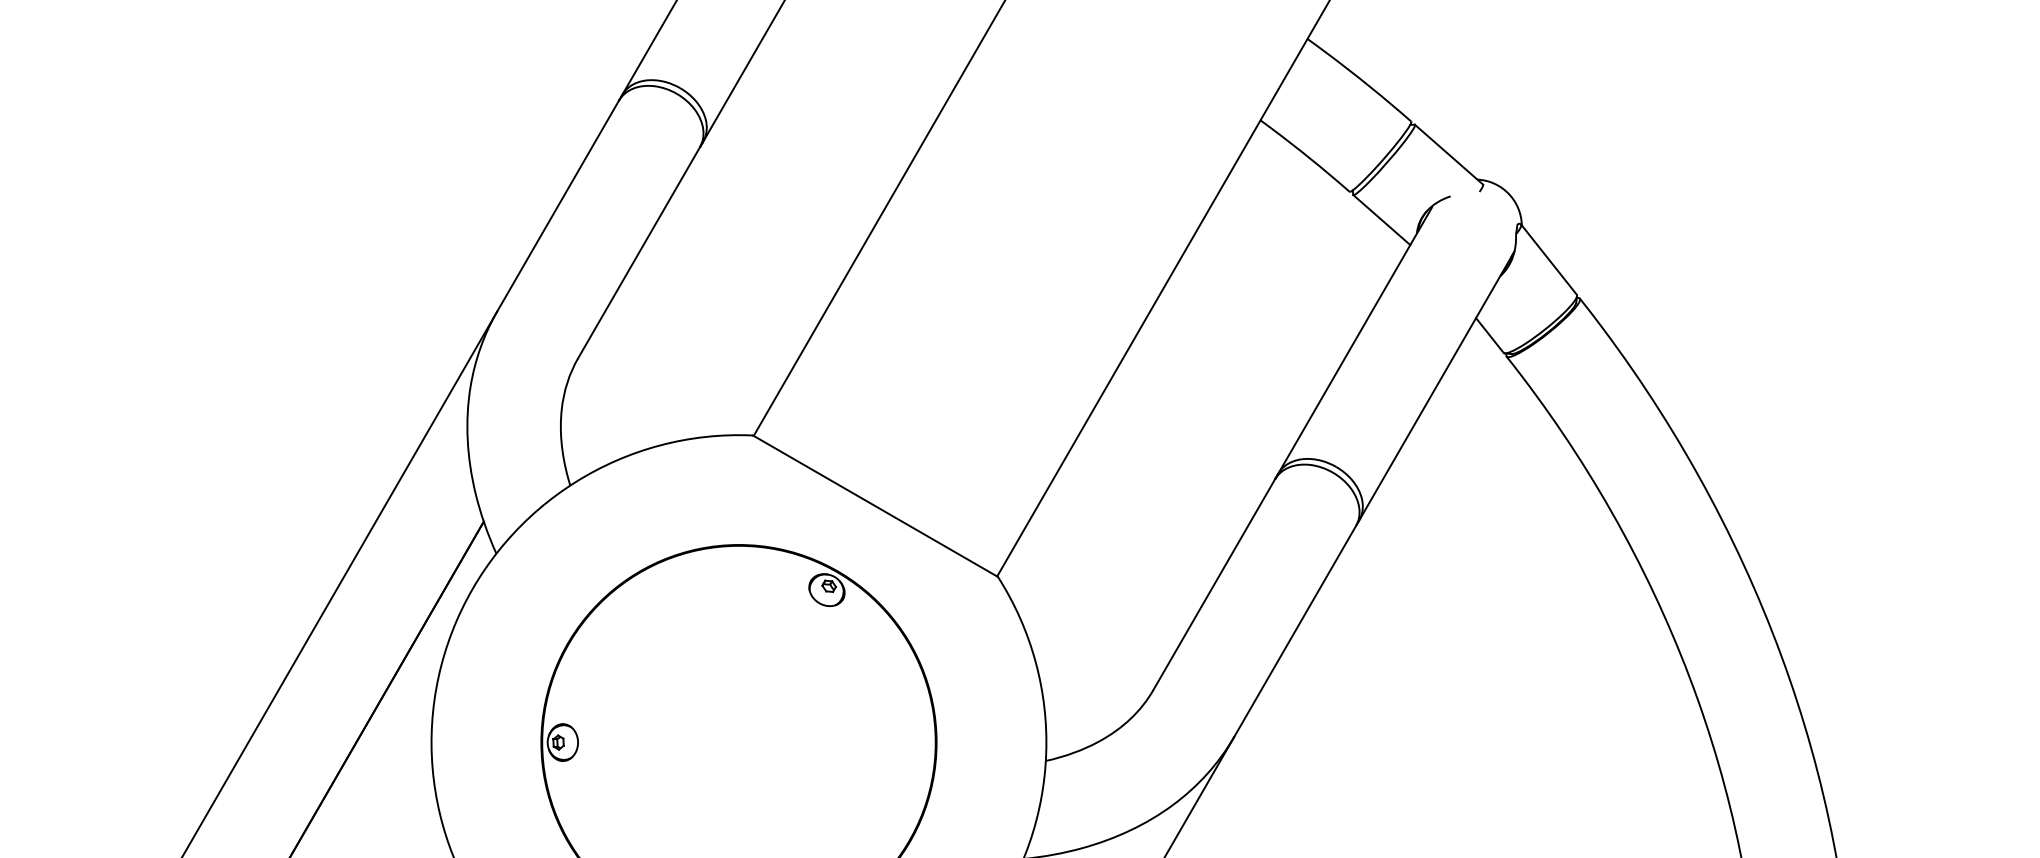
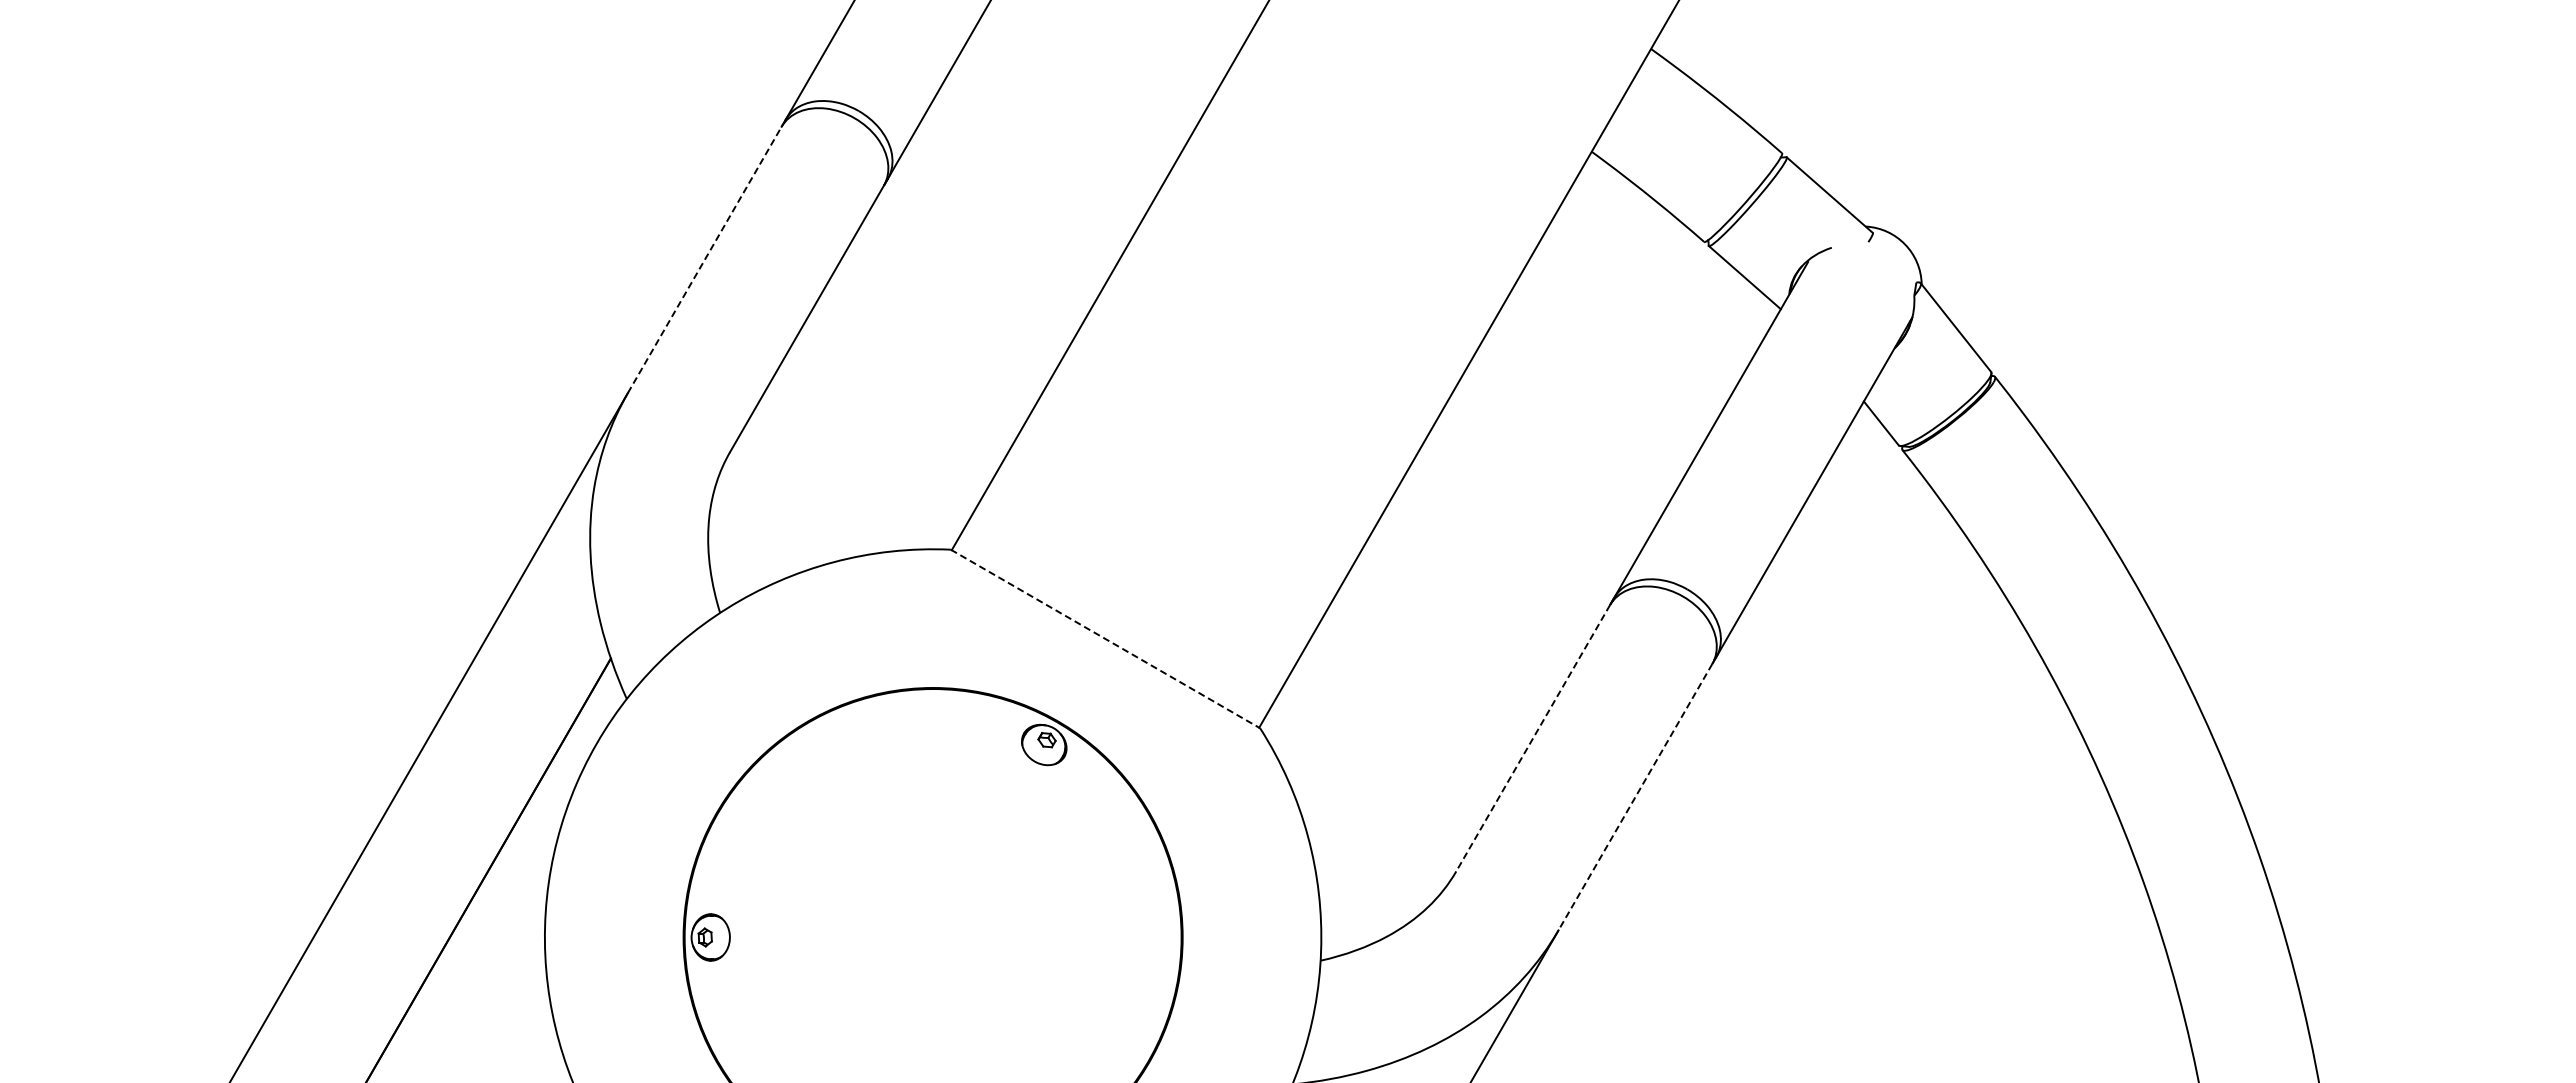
line: (557, 205) -> (704, 259), solid -> dashed
line: (875, 505) -> (1105, 638), solid -> dashed
line: (1214, 585) -> (1533, 738), solid -> dashed
line: (1295, 631) -> (1635, 797), solid -> dashed

